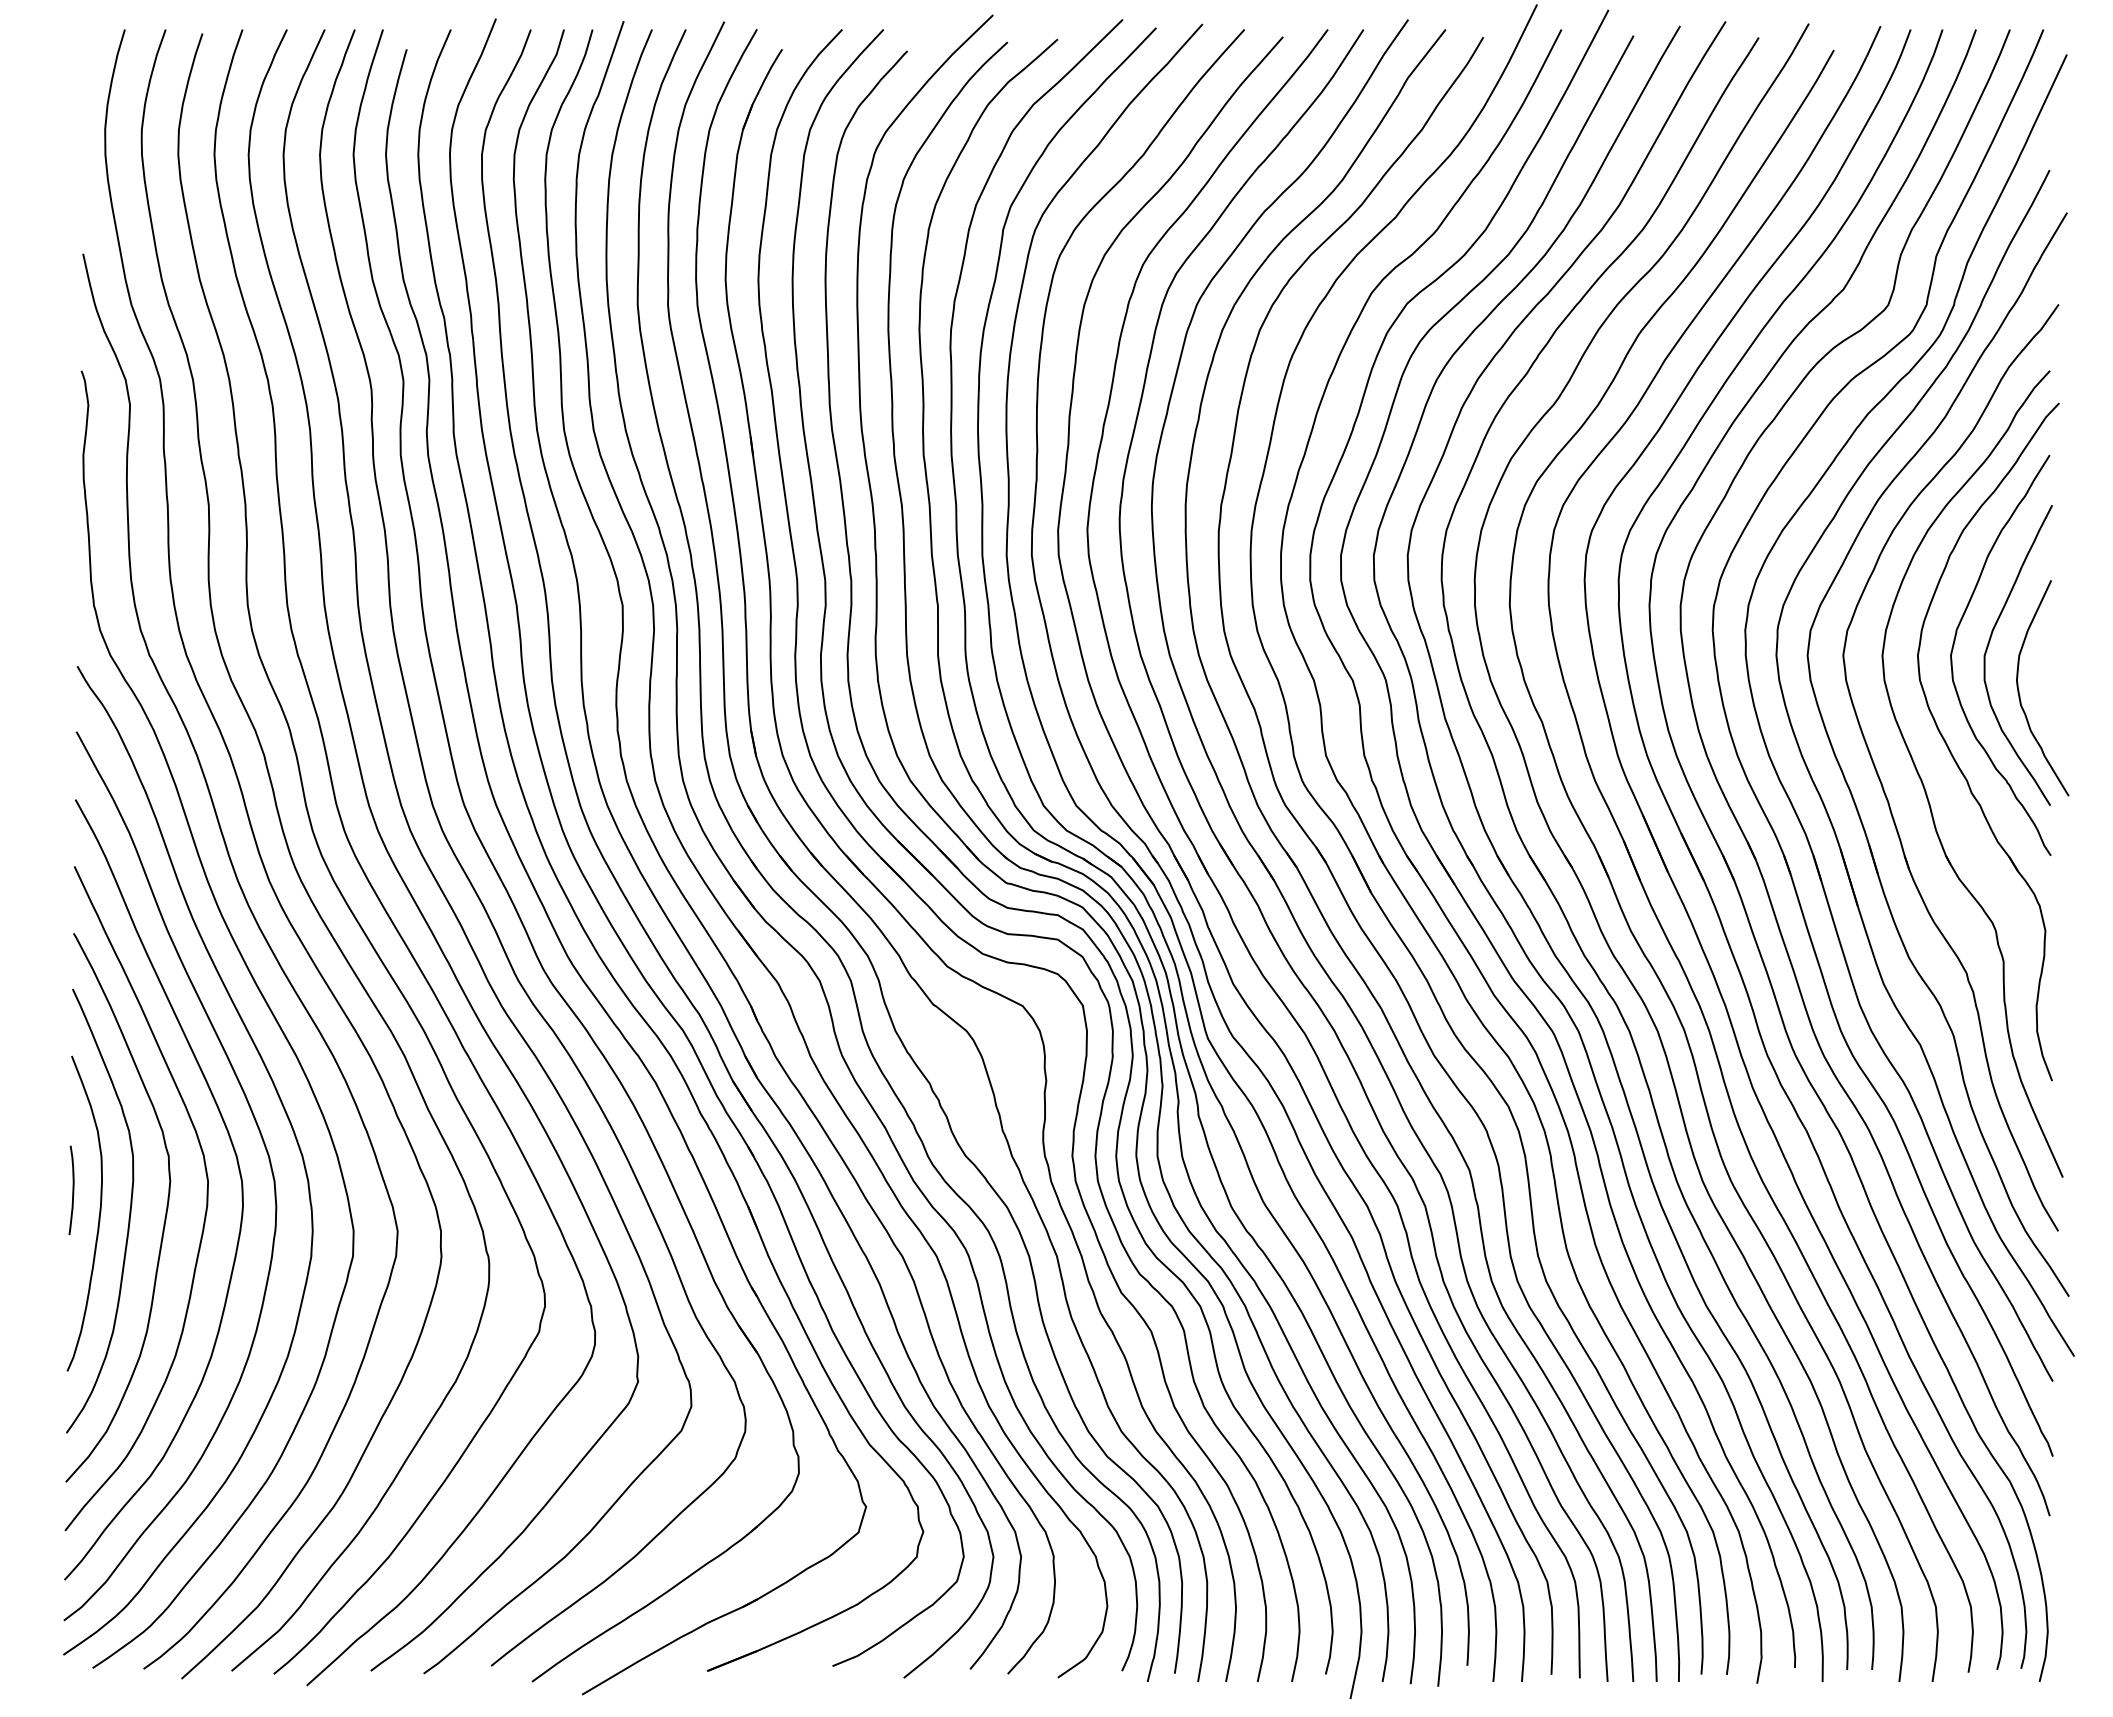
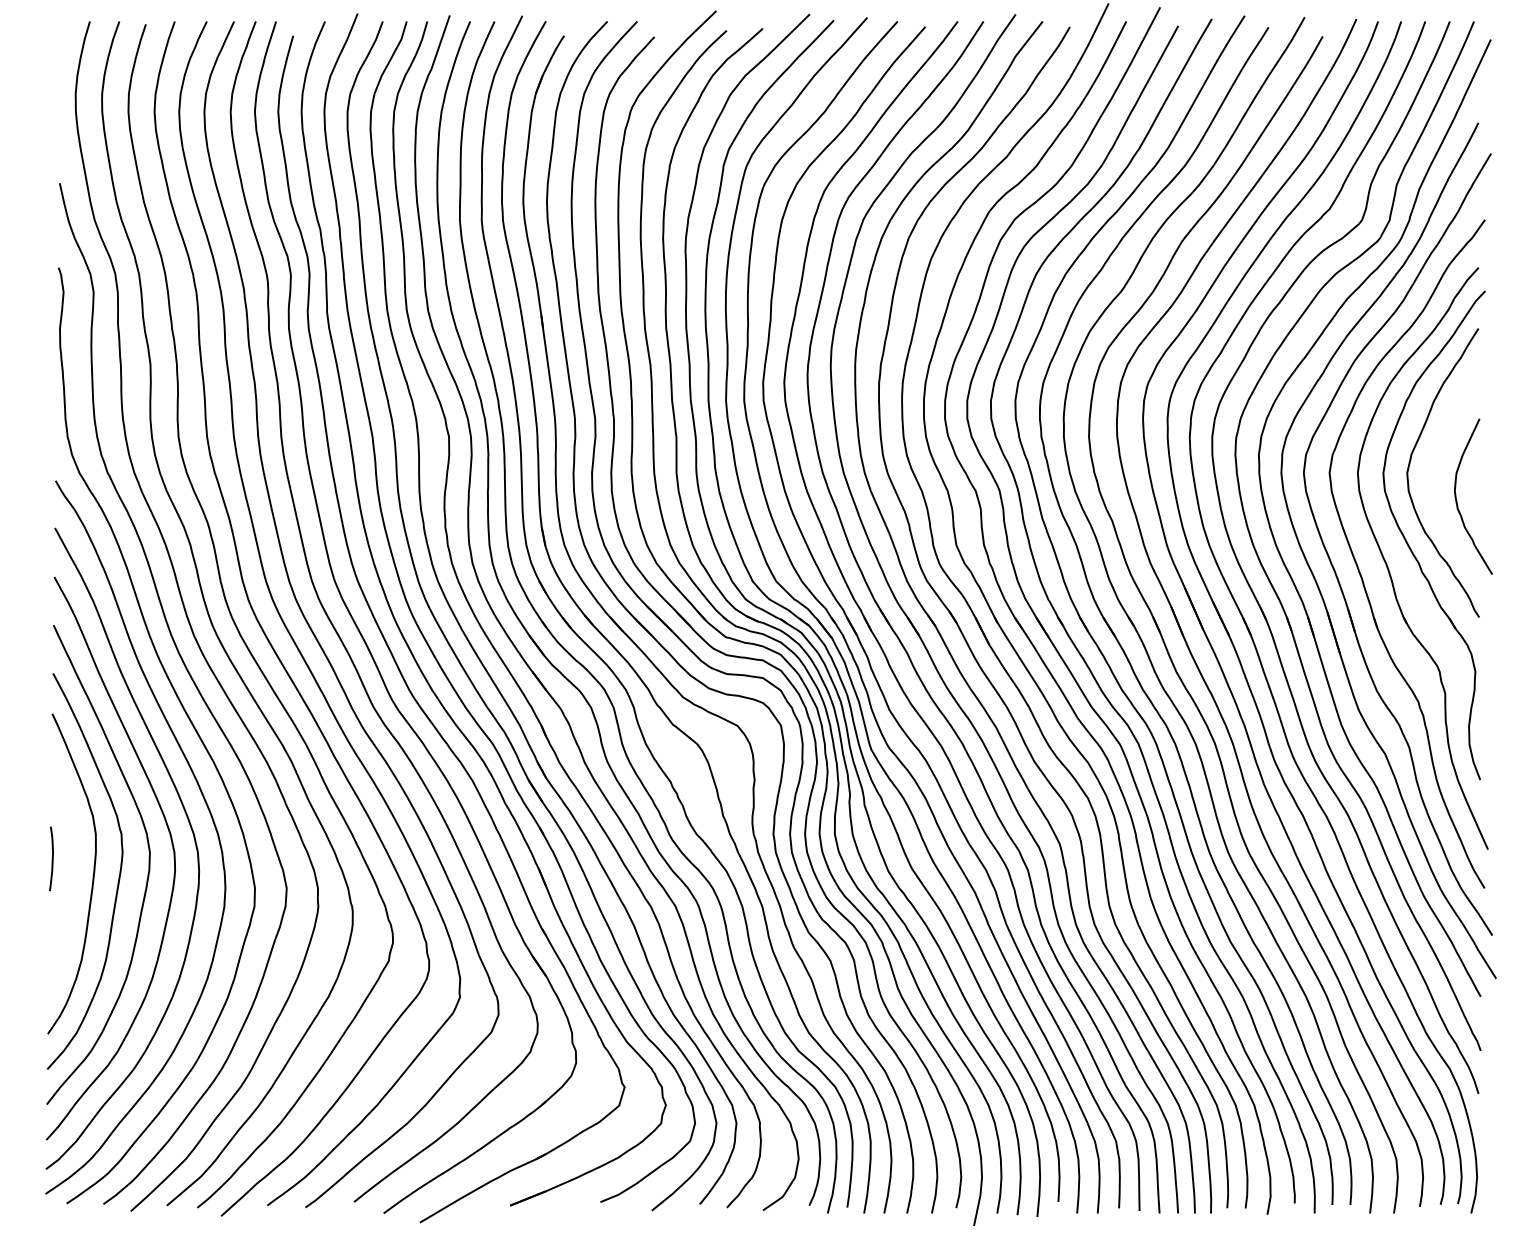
curve: (1989, 644) -> (1435, 465), removed
curve: (98, 1216) -> (70, 877), removed

